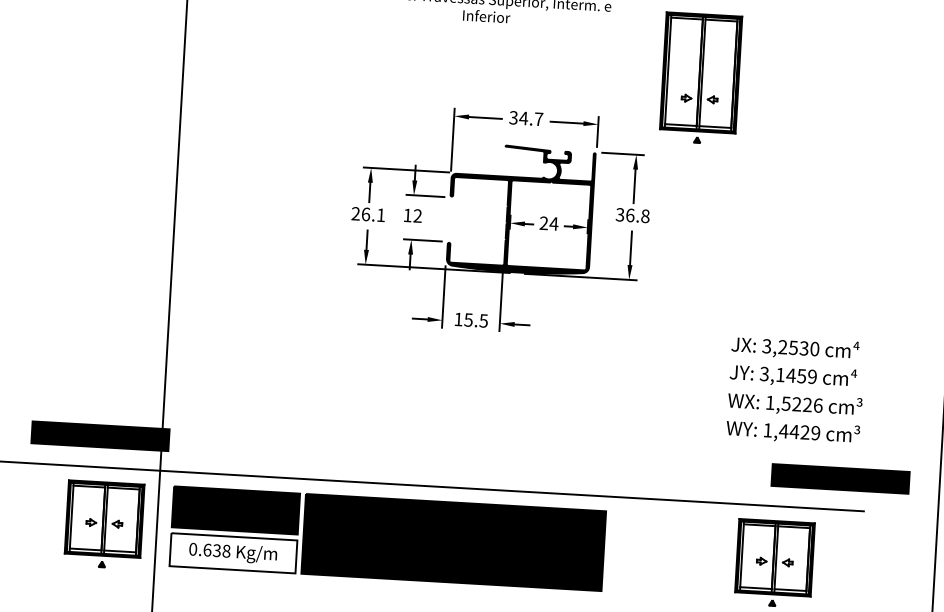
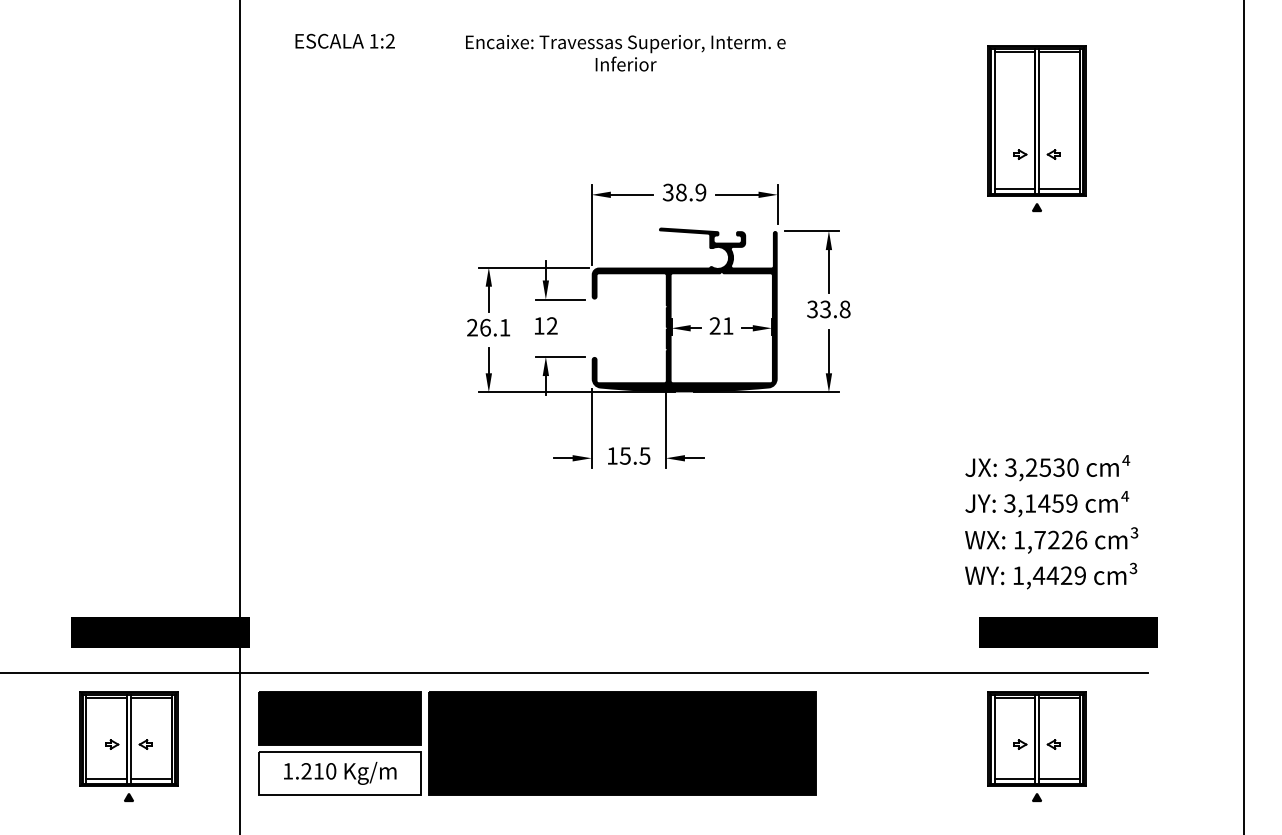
part: (700, 78) -> (1036, 128), moved
text: (530, 118) -> (690, 192), 34.7 -> 38.9
text: (630, 215) -> (825, 309), 36.8 -> 33.8
text: (553, 223) -> (727, 325), 24 -> 21
text: (785, 404) -> (1039, 540), 1,5226 -> 1,7226
text: (840, 478) -> (1068, 632), moved
part: (103, 524) -> (128, 746), moved
text: (209, 550) -> (309, 771), 0.638 -> 1.210

